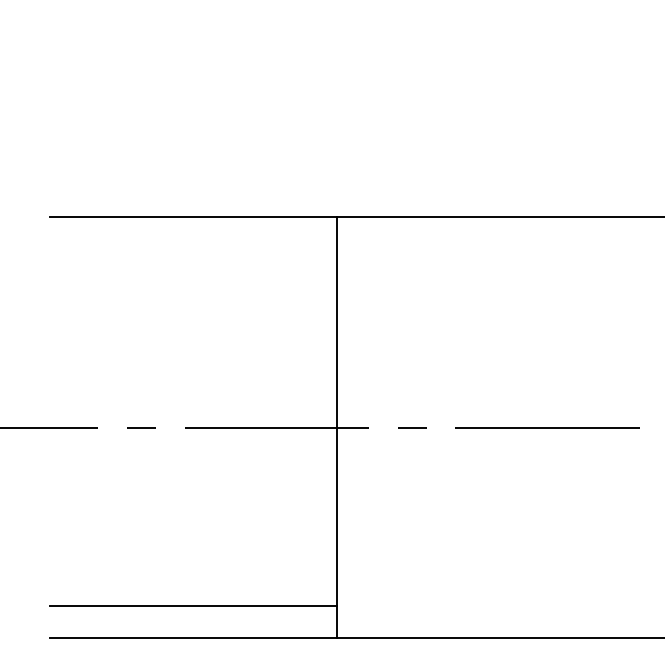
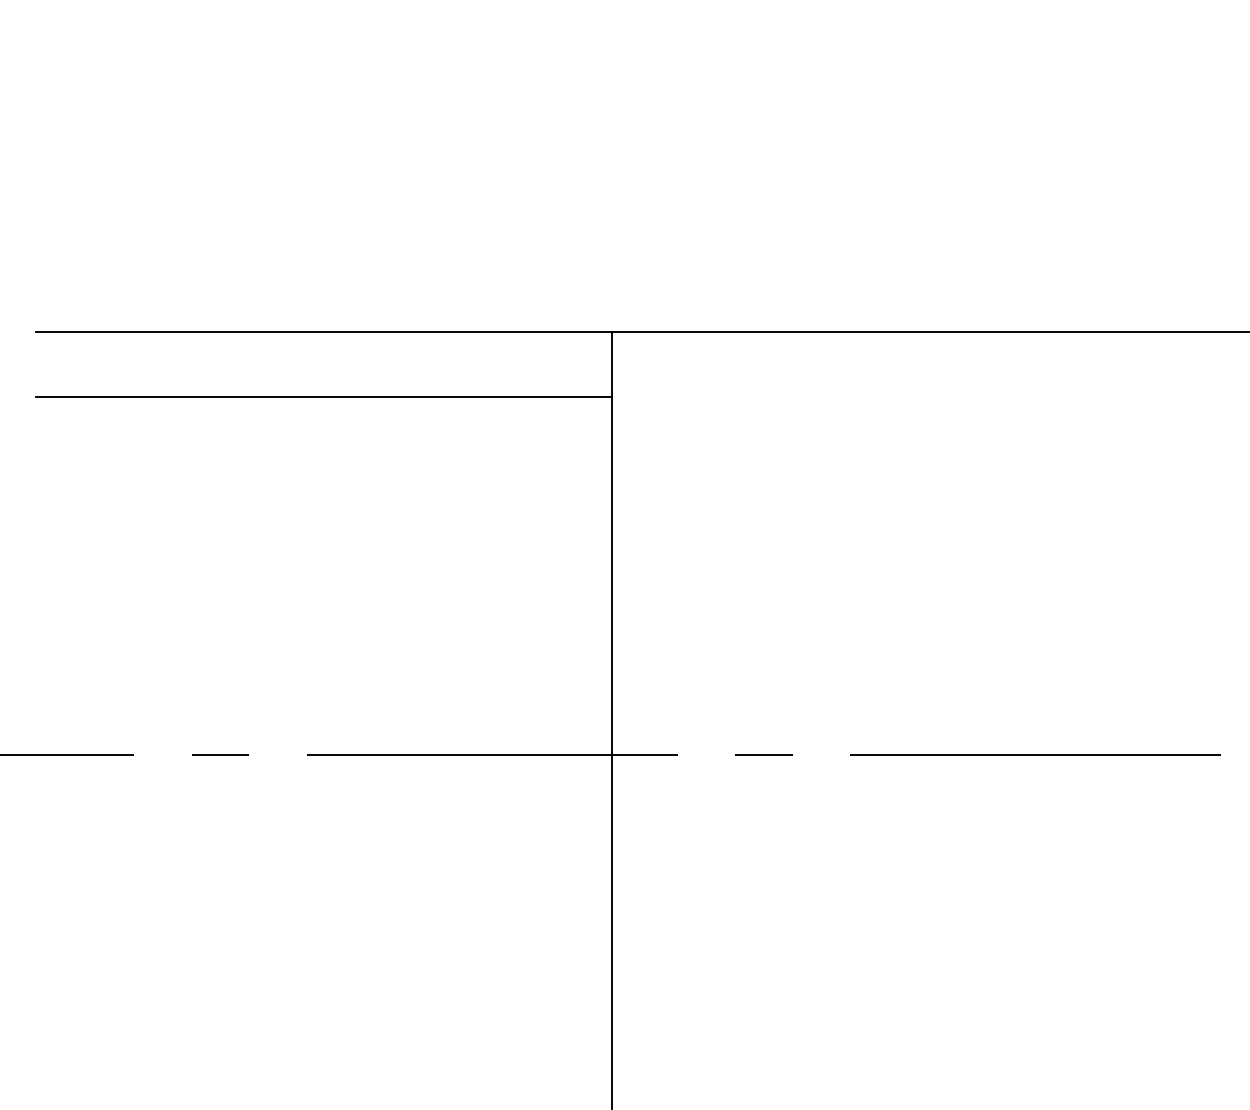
line: (192, 249) -> (322, 397), added

